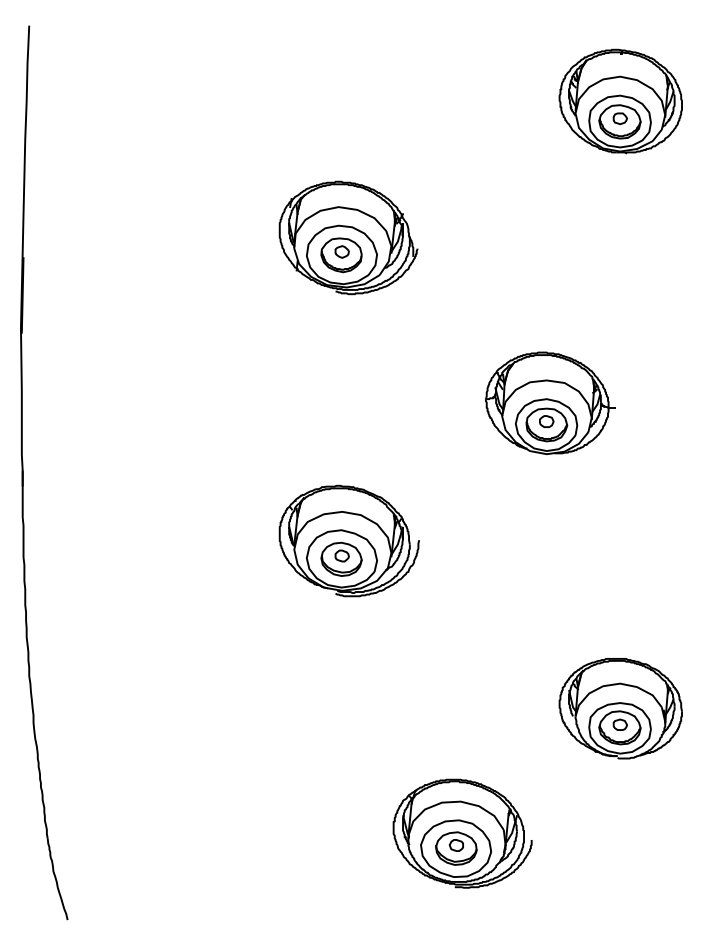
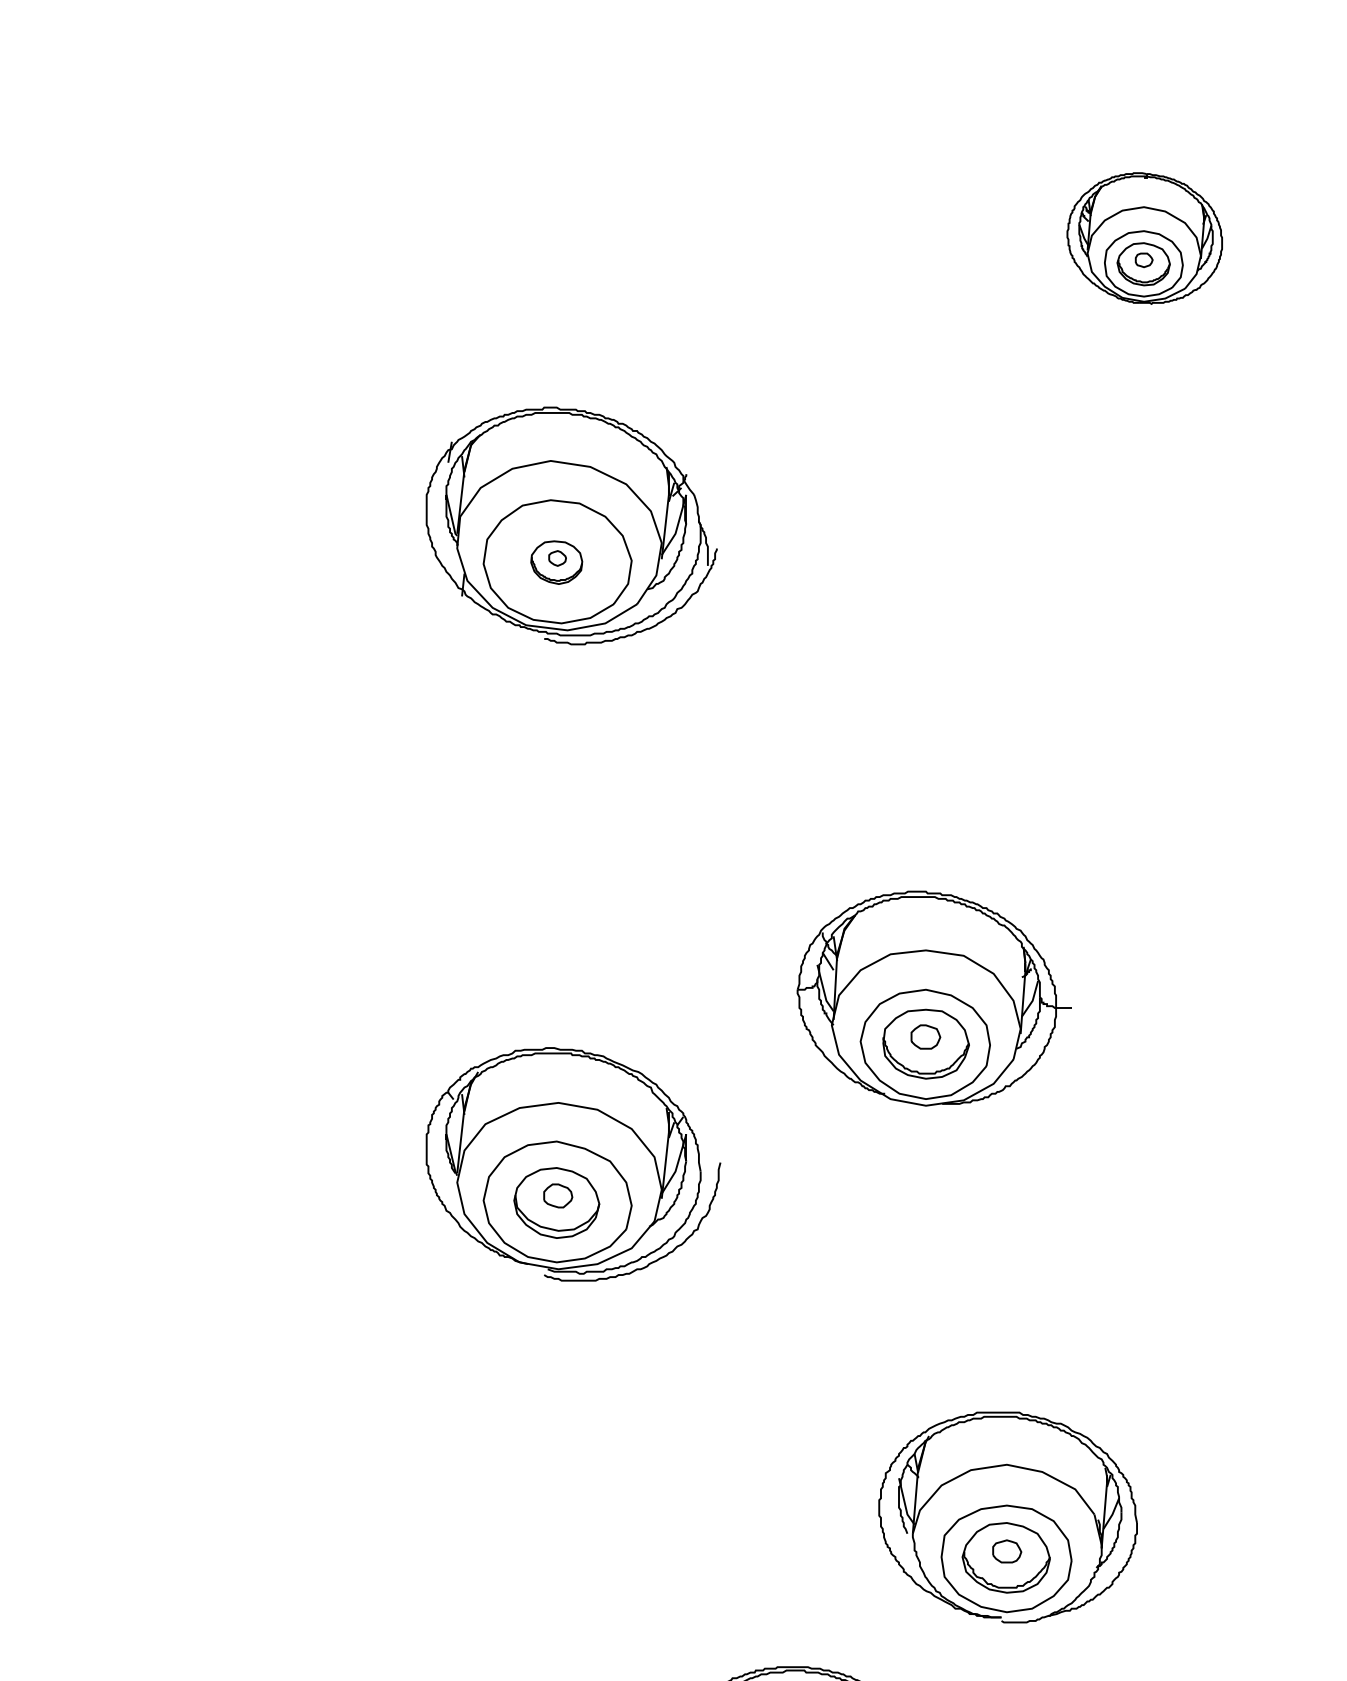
part: (620, 101) -> (1144, 238), size x0.6
part: (341, 255) -> (556, 562), size x0.6
part: (550, 403) -> (933, 998), moved
part: (620, 708) -> (1007, 1517), moved

